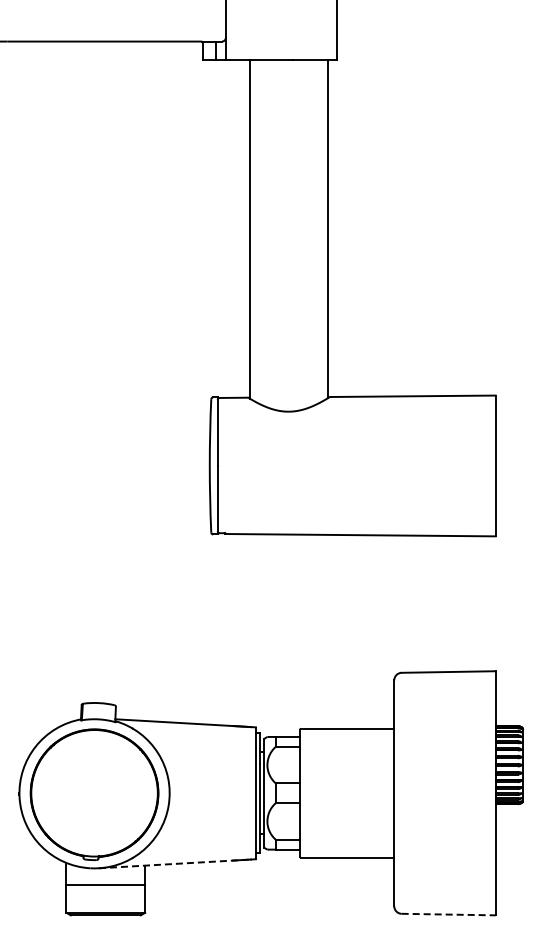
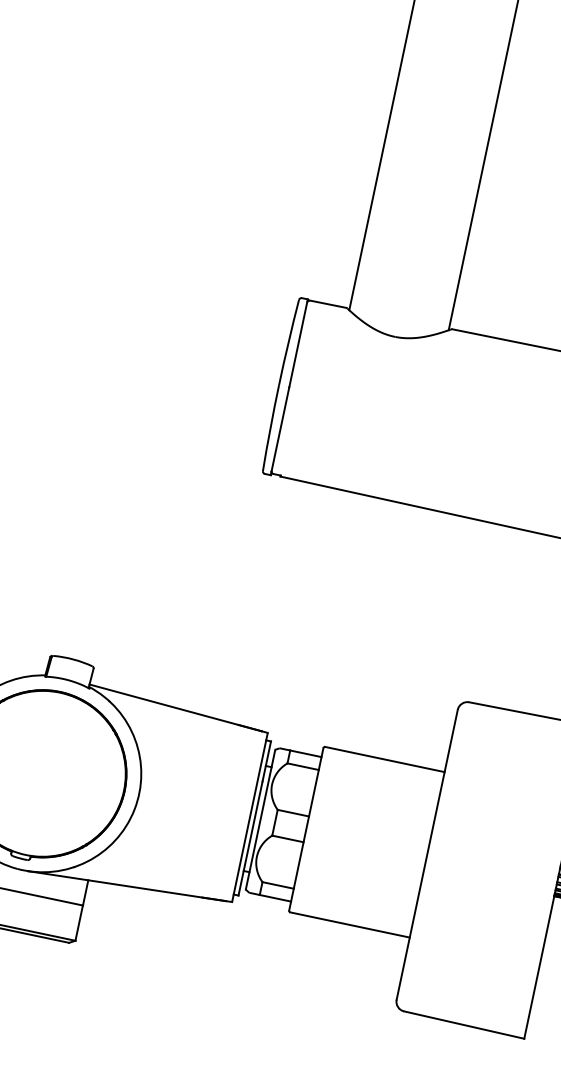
line: (175, 863) -> (127, 885), dashed -> solid
line: (449, 914) -> (465, 1025), dashed -> solid

